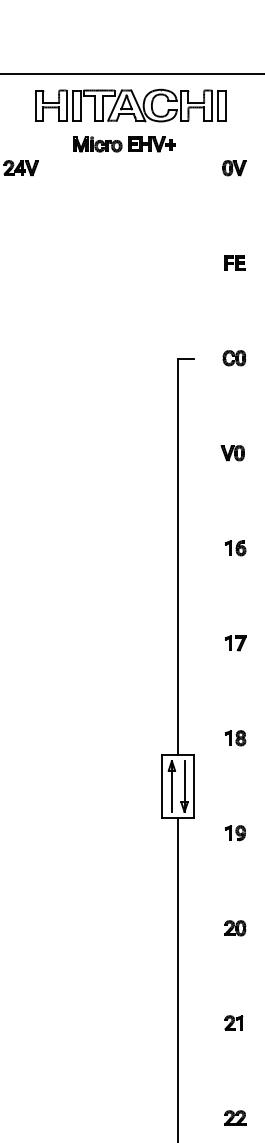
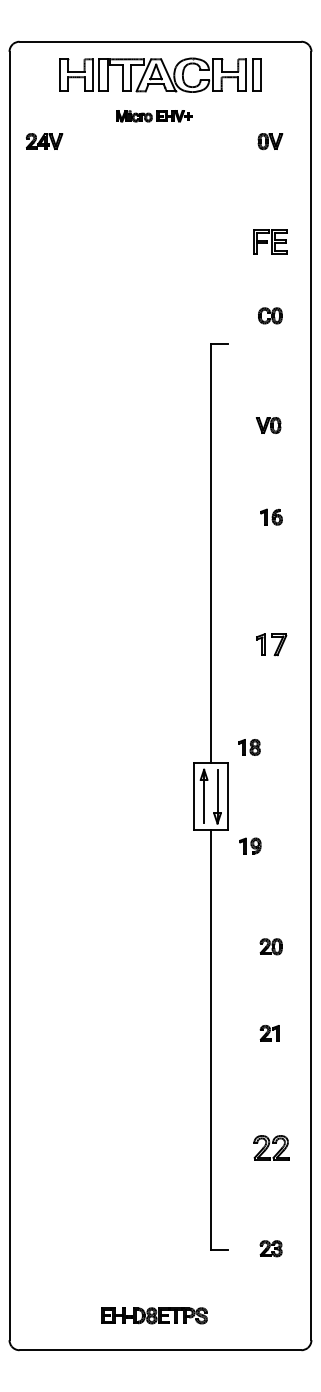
part: (125, 143) -> (154, 115), size x0.7
part: (234, 263) -> (270, 242), size x1.6
part: (234, 357) -> (270, 315), moved
part: (232, 453) -> (268, 425), moved
part: (235, 547) -> (271, 516), moved
part: (235, 642) -> (271, 644), size x1.4
part: (235, 738) -> (249, 747), moved
part: (235, 832) -> (250, 845), moved
part: (233, 1023) -> (269, 1033), moved
part: (234, 1117) -> (270, 1147), size x1.6

